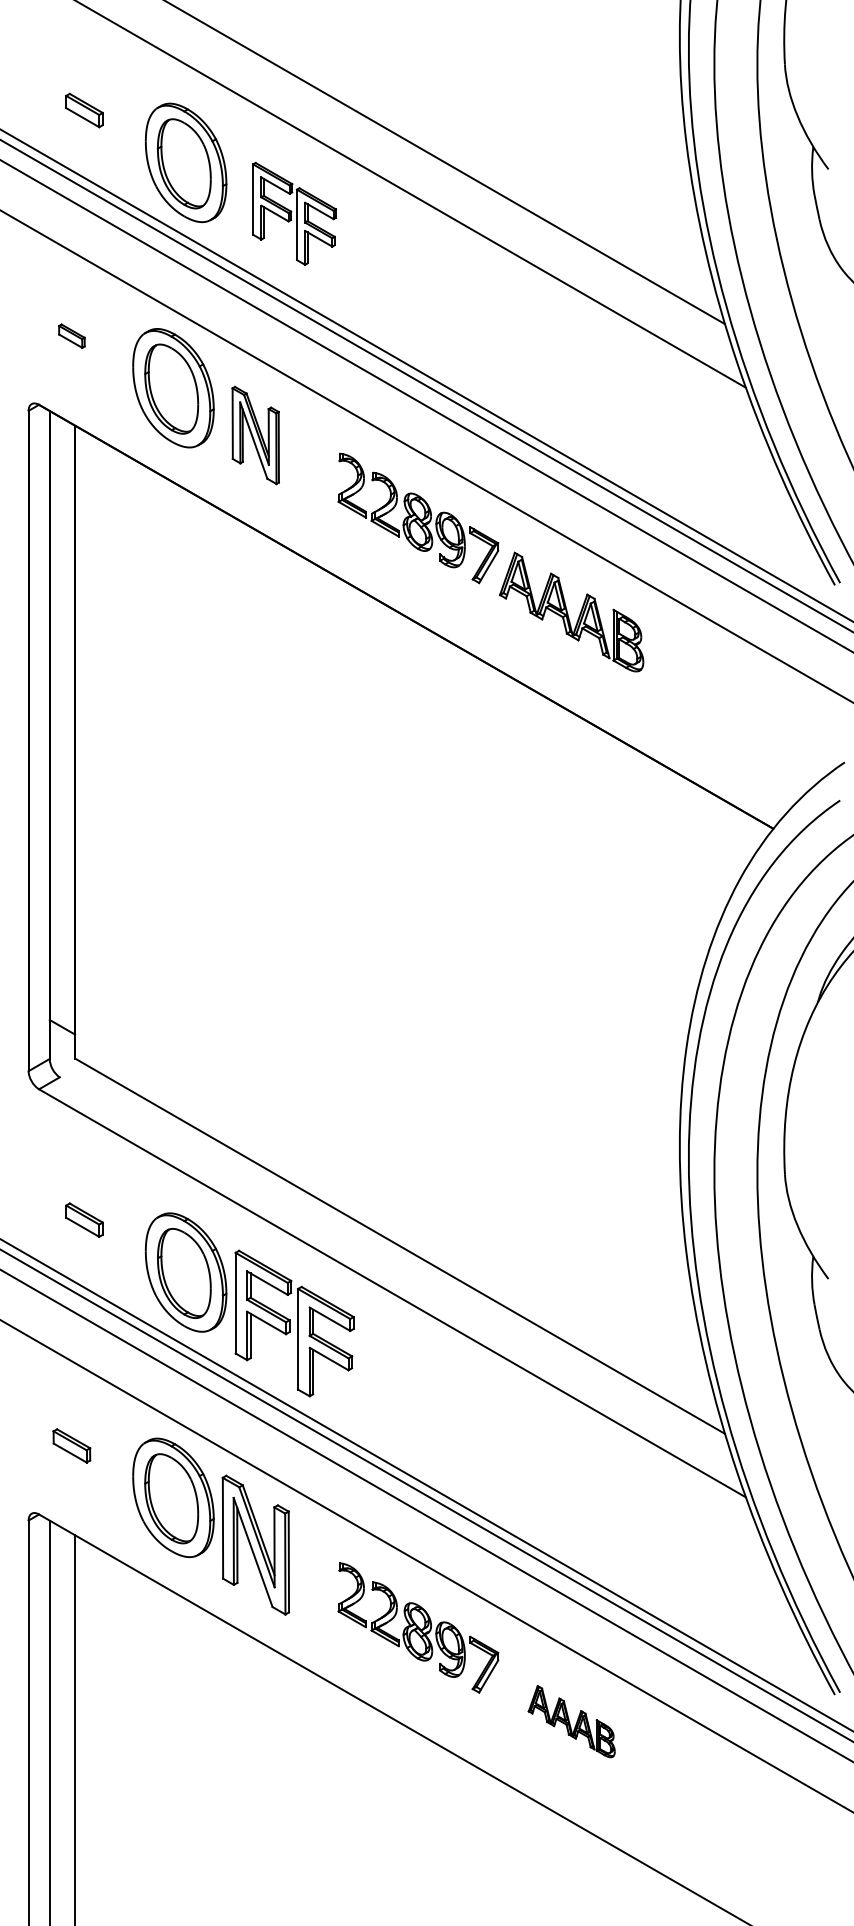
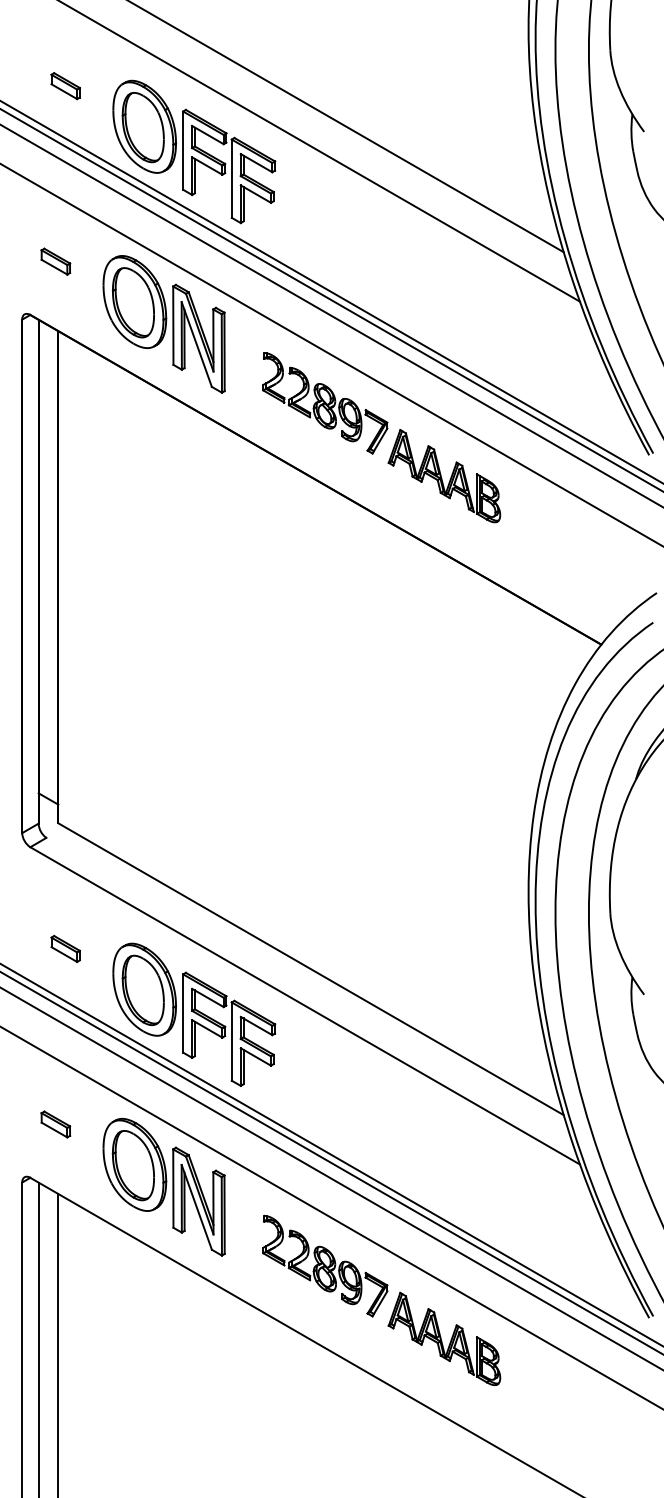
part: (294, 213) -> (228, 166), size x1.43
part: (71, 335) -> (55, 261), size x1.43
part: (255, 435) -> (198, 338), size x1.43
part: (571, 1721) -> (444, 1338), size x1.67

